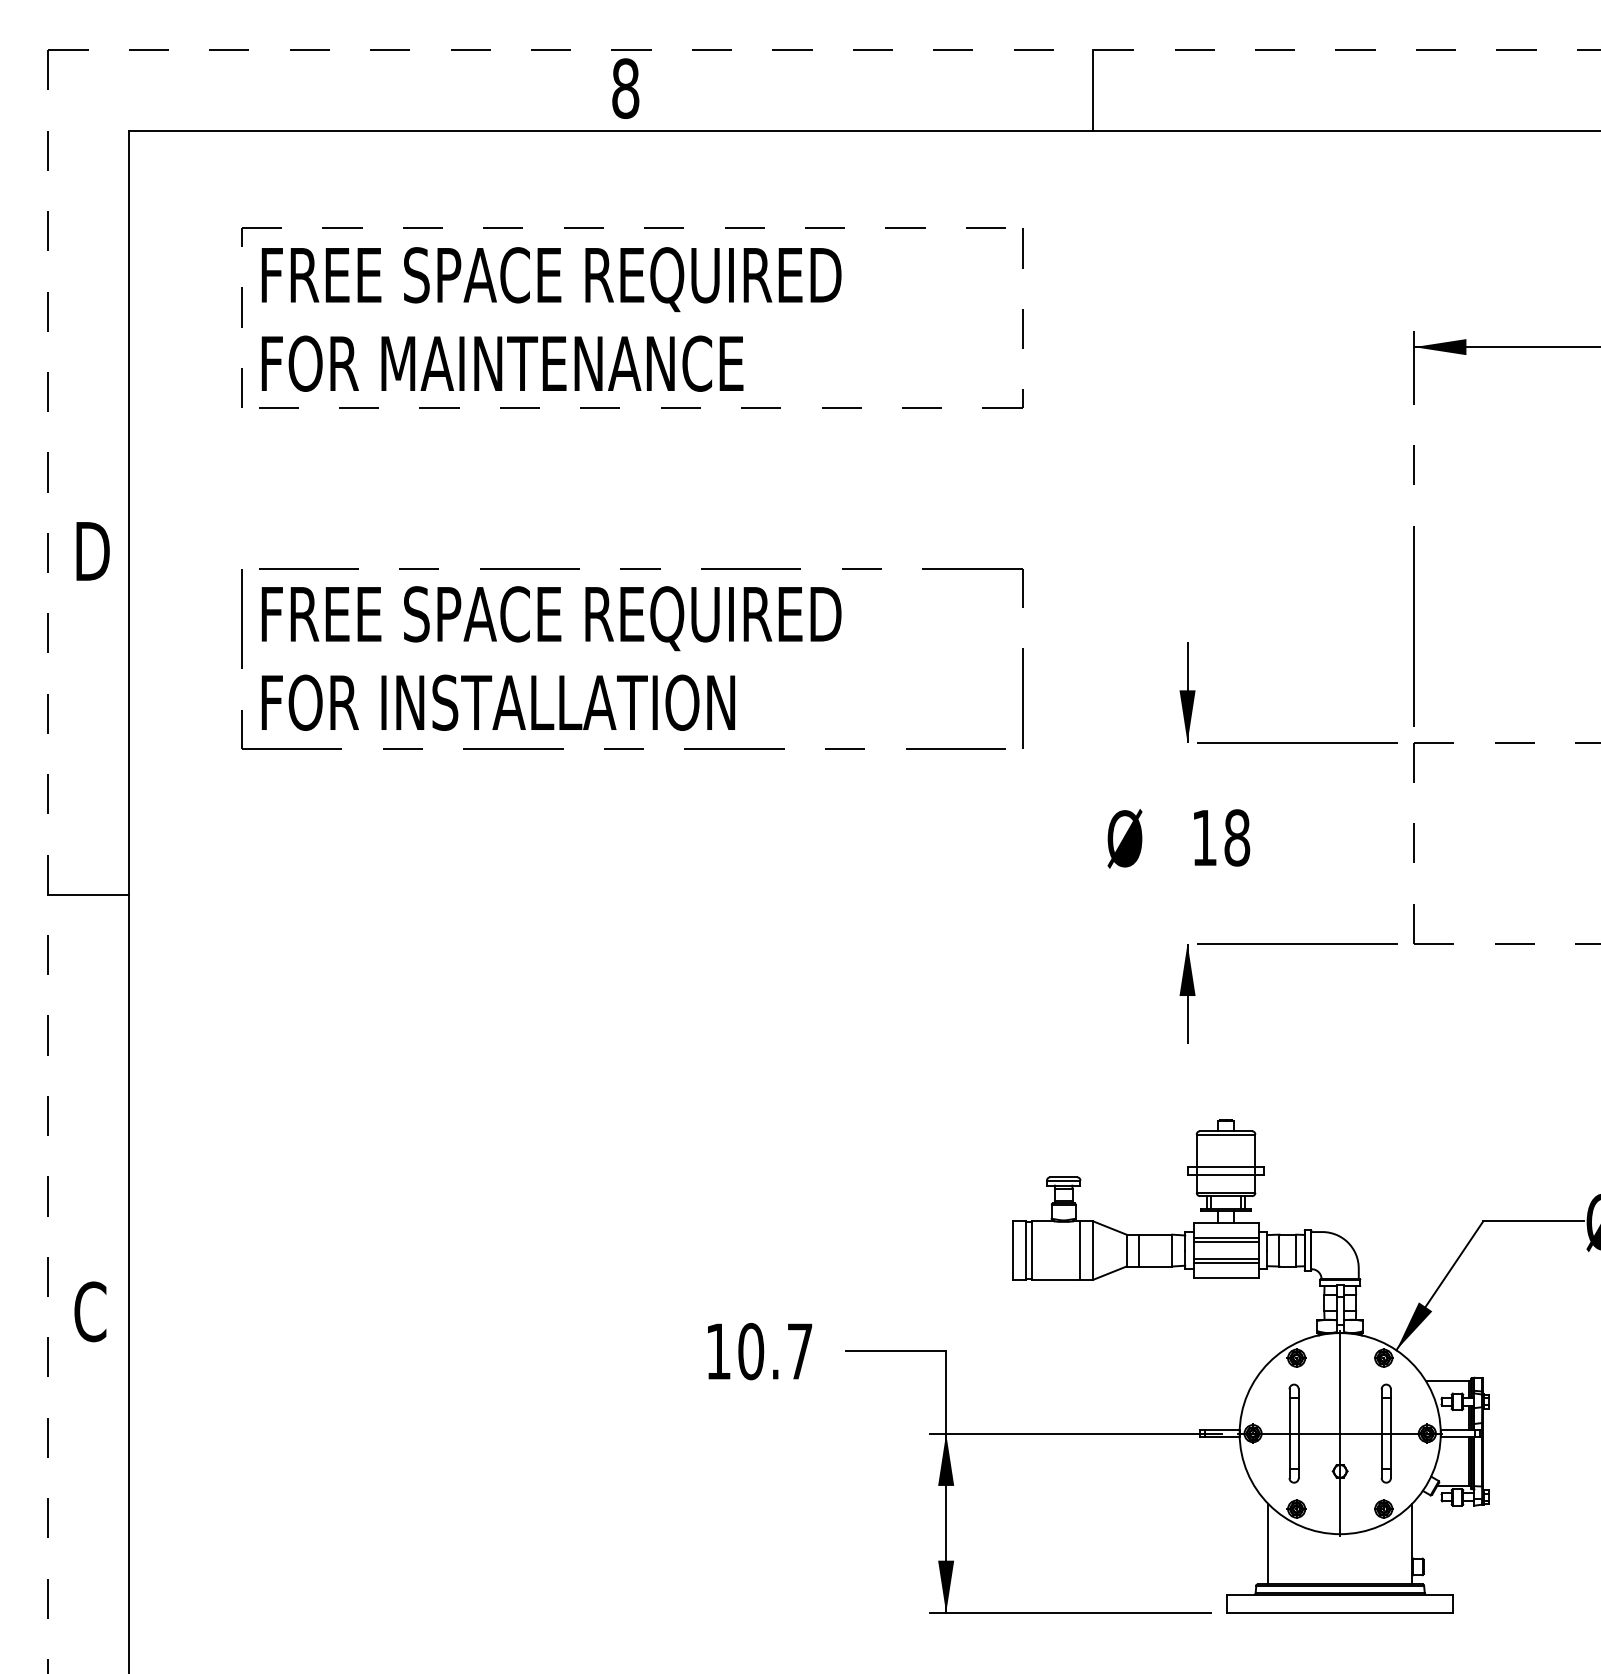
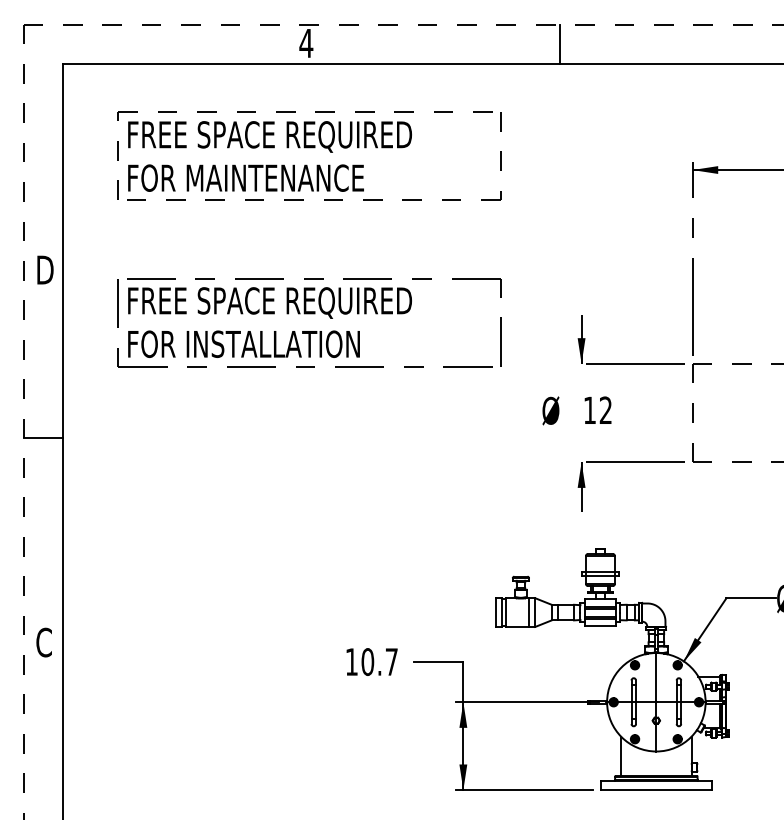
text: (625, 88) -> (306, 43), 8 -> 4
line: (1093, 90) -> (560, 44), moved
text: (1236, 838) -> (605, 410), 18 -> 12

